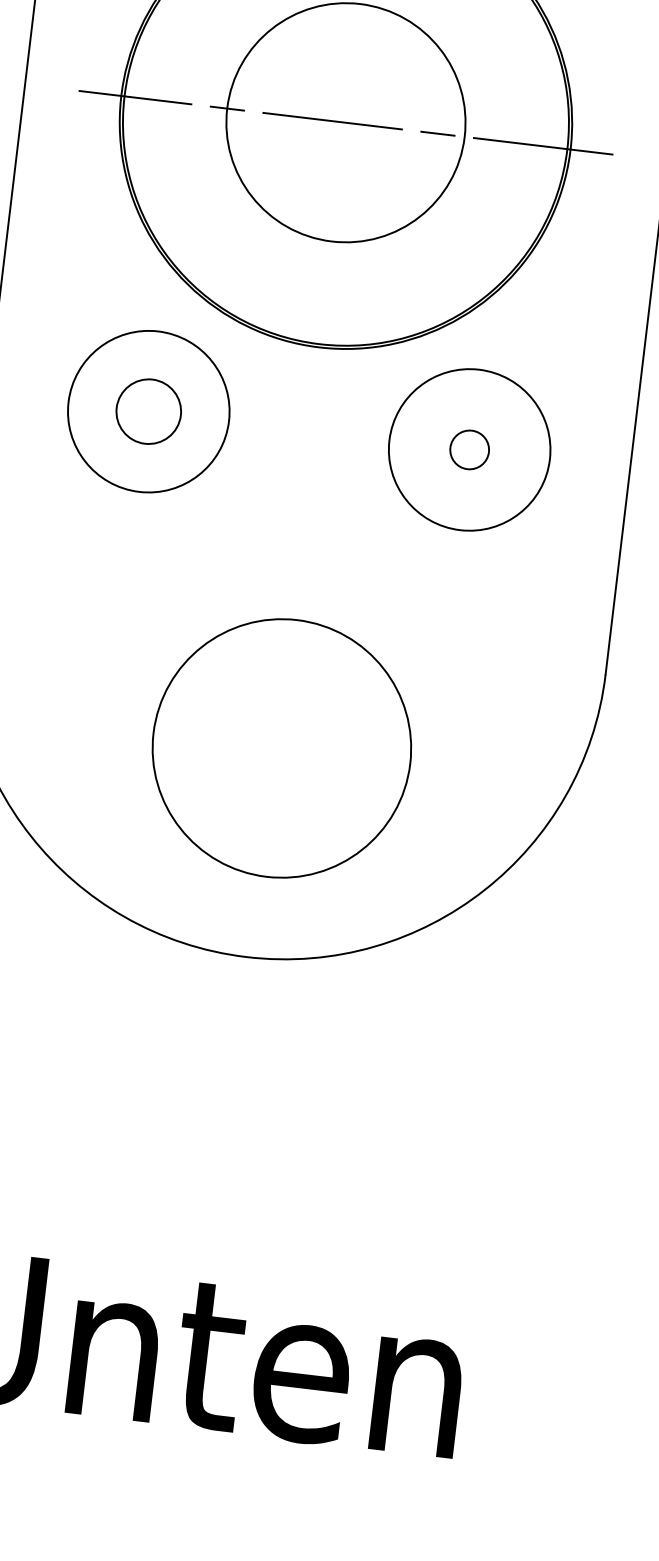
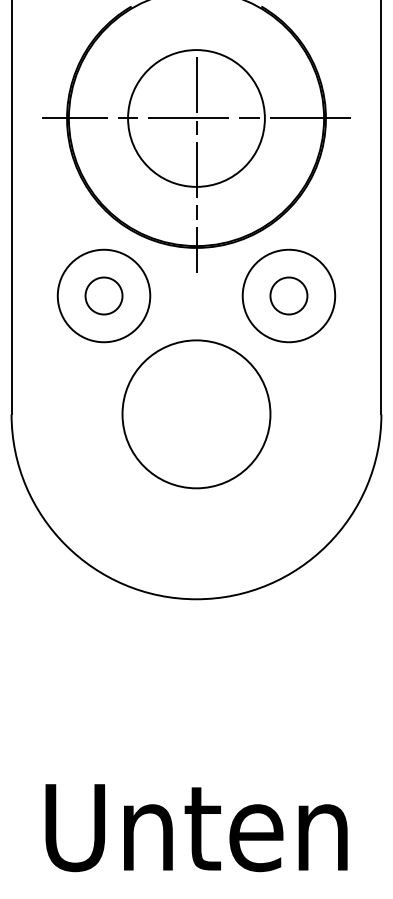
line: (336, 202) -> (196, 164), added
circle: (468, 448) -> (288, 295), size x1.67
circle: (281, 748) -> (196, 414), moved

